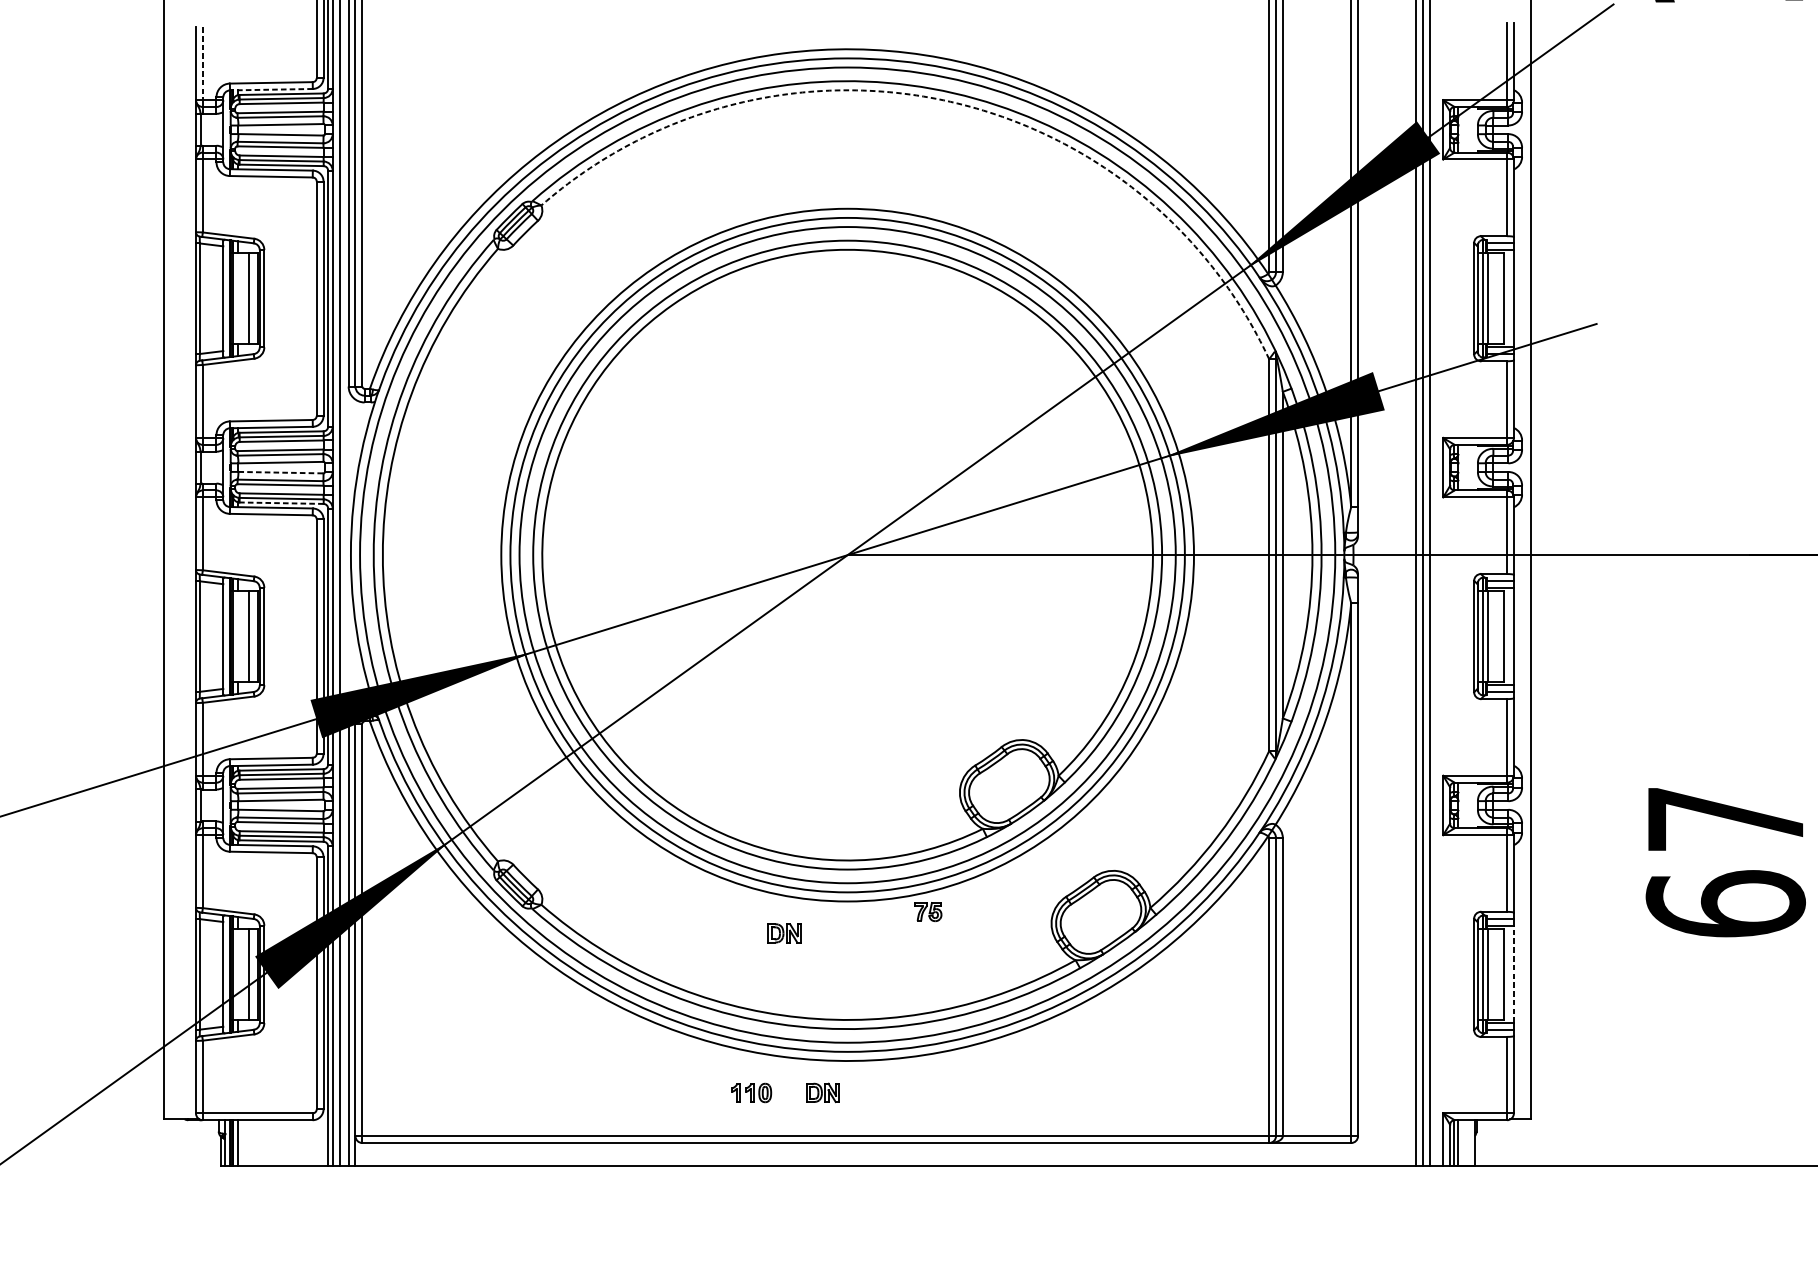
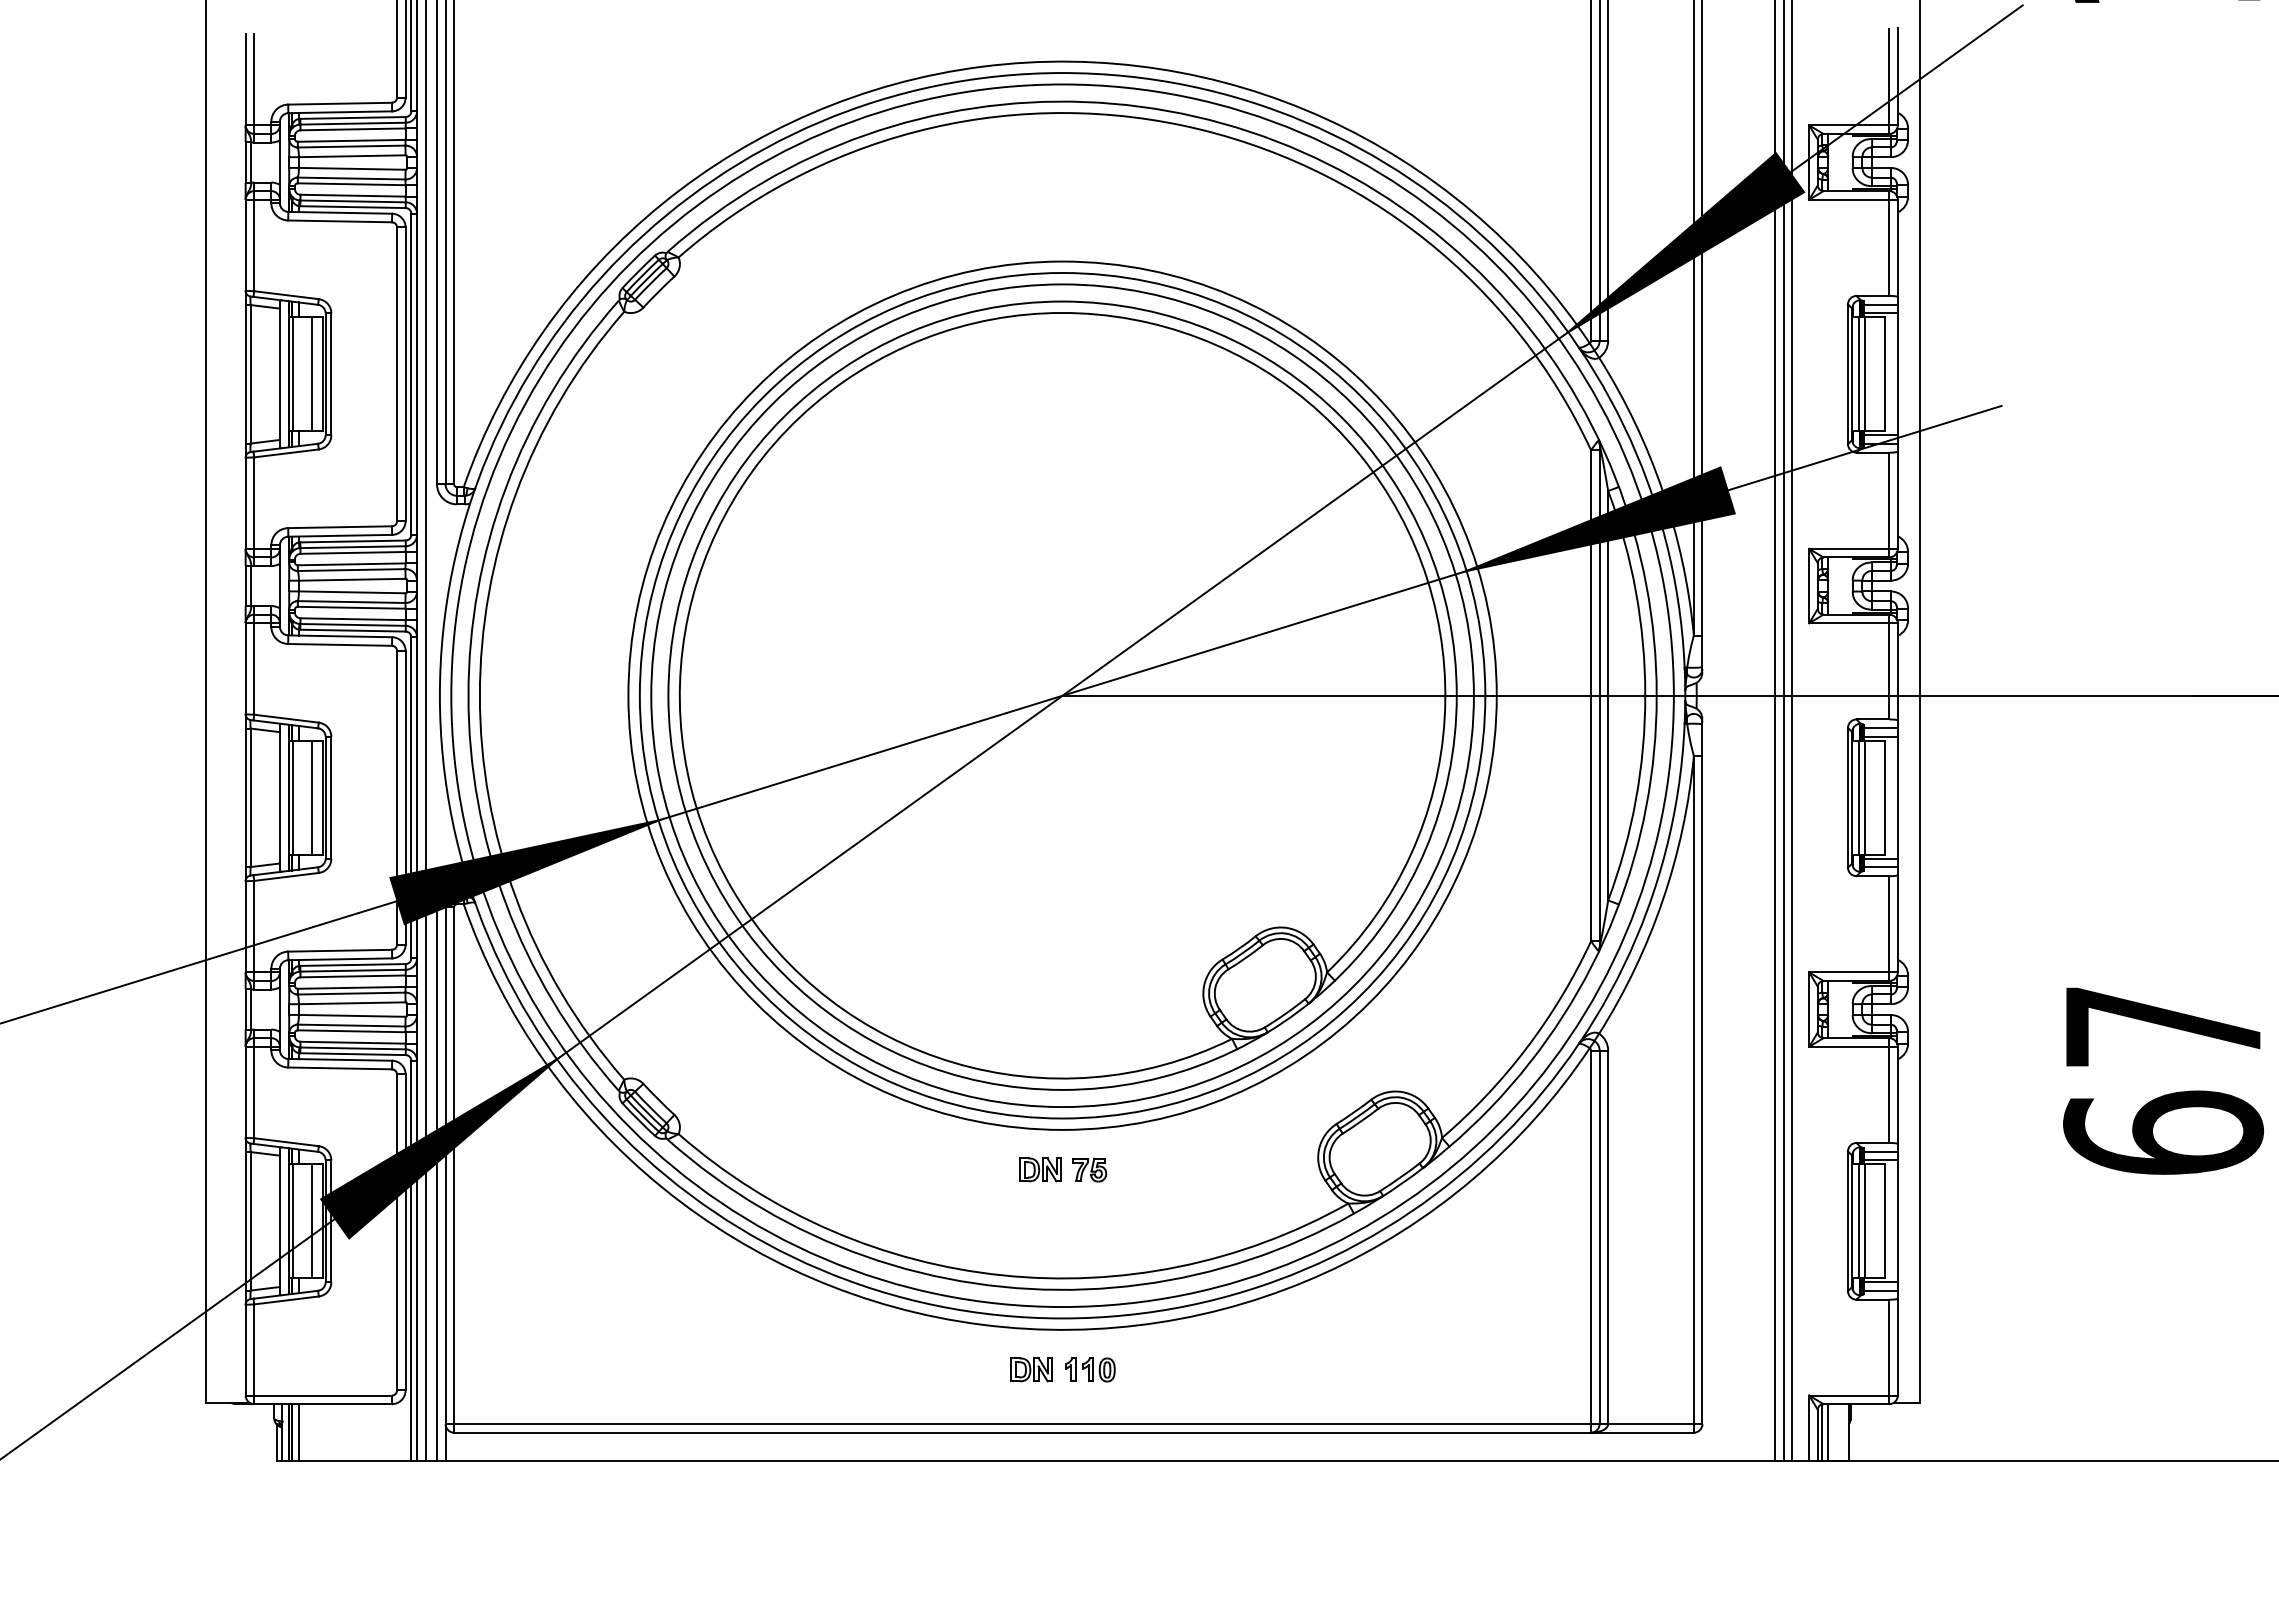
line: (203, 63) -> (254, 79), dashed -> solid
line: (271, 89) -> (340, 112), dashed -> solid
arc: (944, 100) -> (1183, 125), dashed -> solid
line: (281, 472) -> (352, 592), dashed -> solid
line: (282, 503) -> (353, 630), dashed -> solid
part: (928, 911) -> (1089, 1169), moved
part: (784, 933) -> (1040, 1169), moved
line: (1513, 974) -> (1897, 1221), dashed -> solid
part: (751, 1092) -> (1090, 1369), moved

